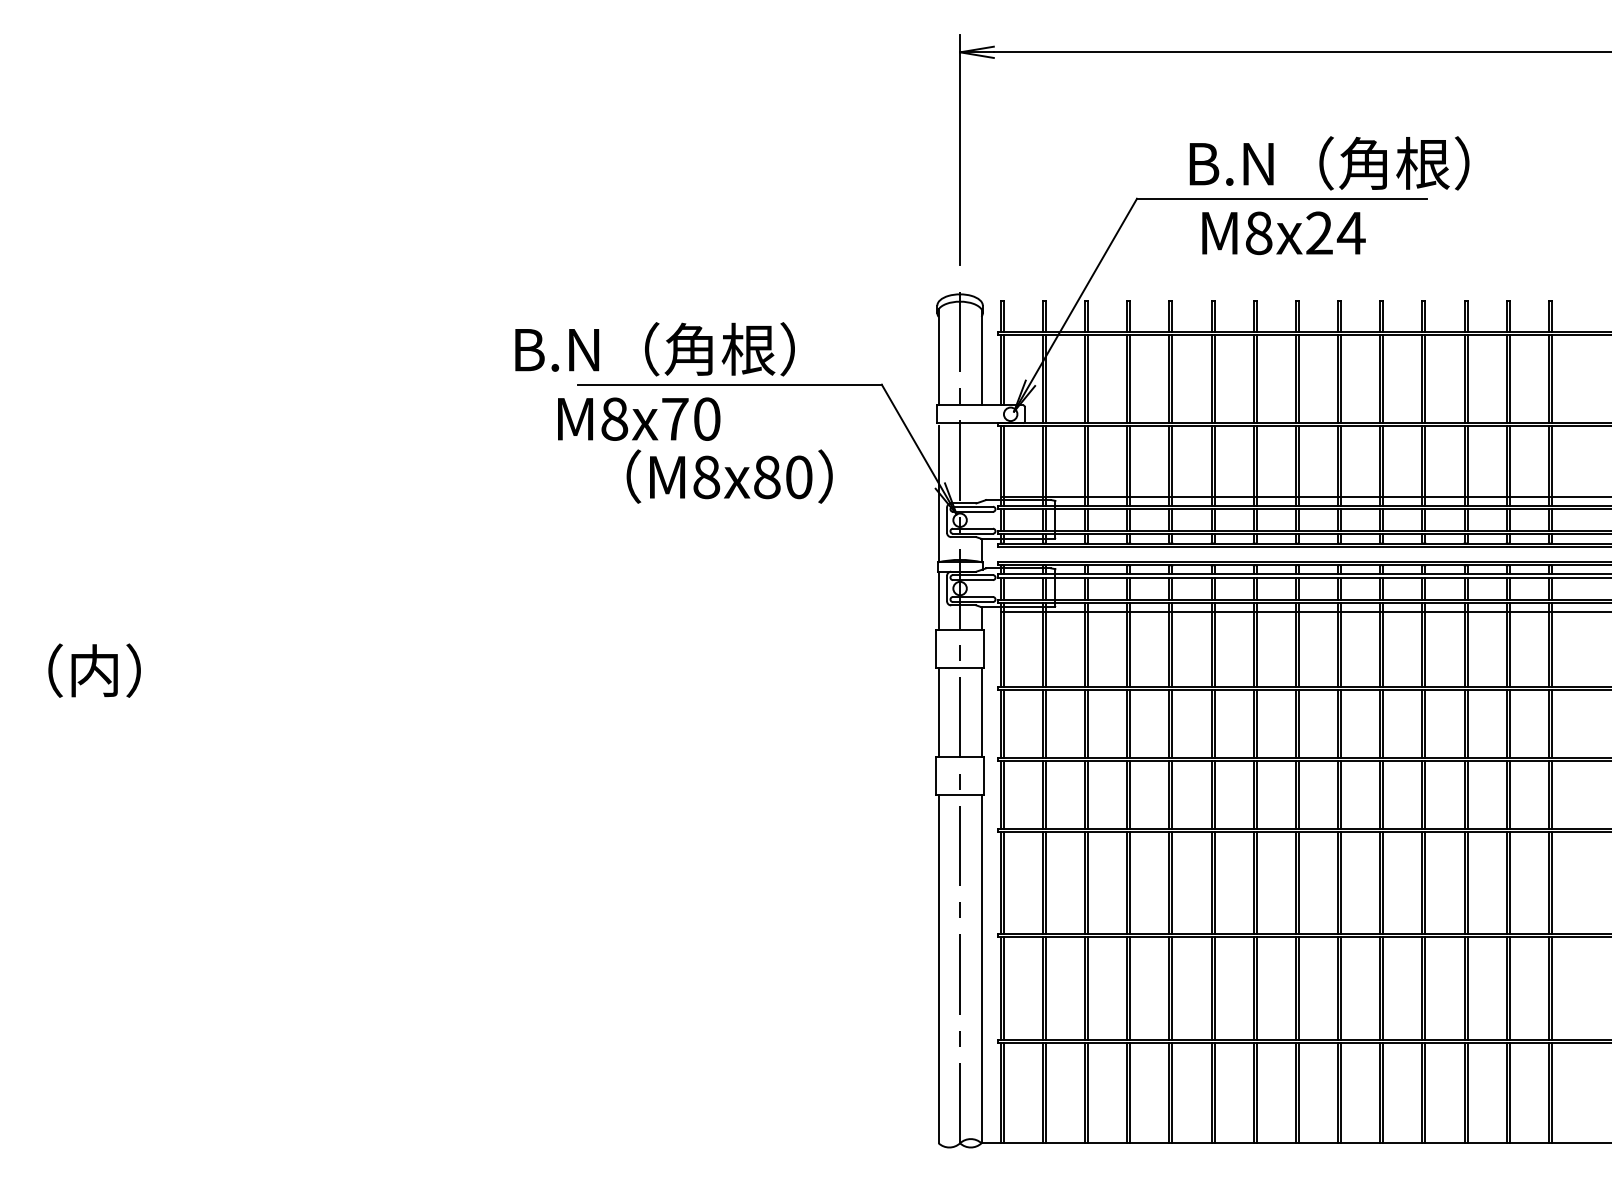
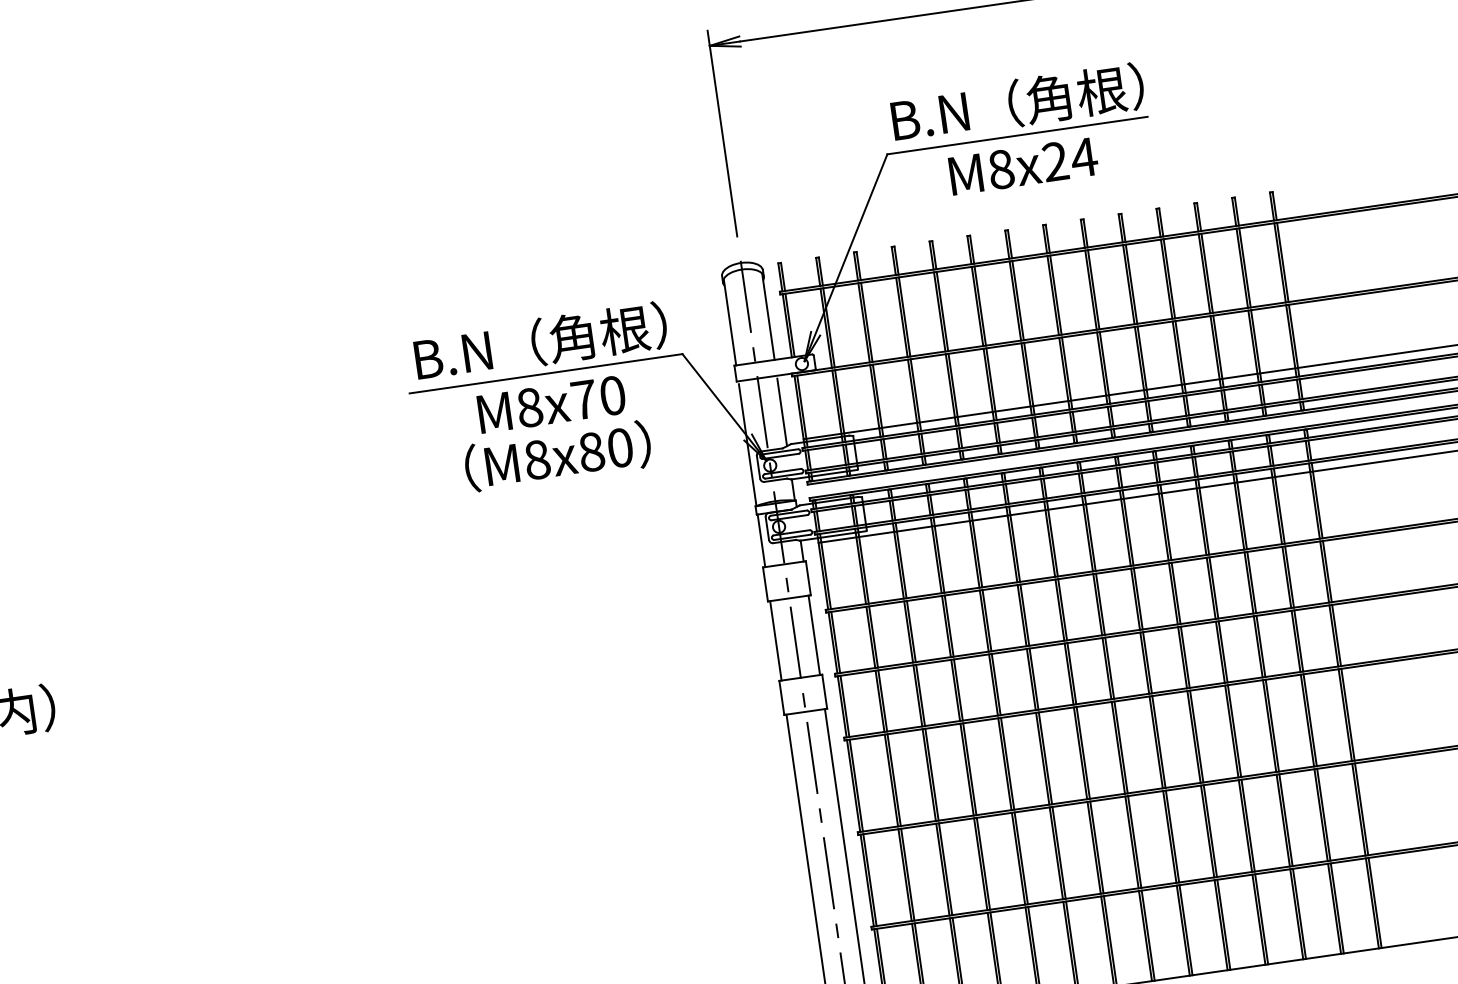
text: (1329, 163) -> (1017, 103), moved
text: (654, 349) -> (540, 342), moved
text: (639, 418) -> (552, 403), moved
line: (981, 463) -> (782, 411), added

